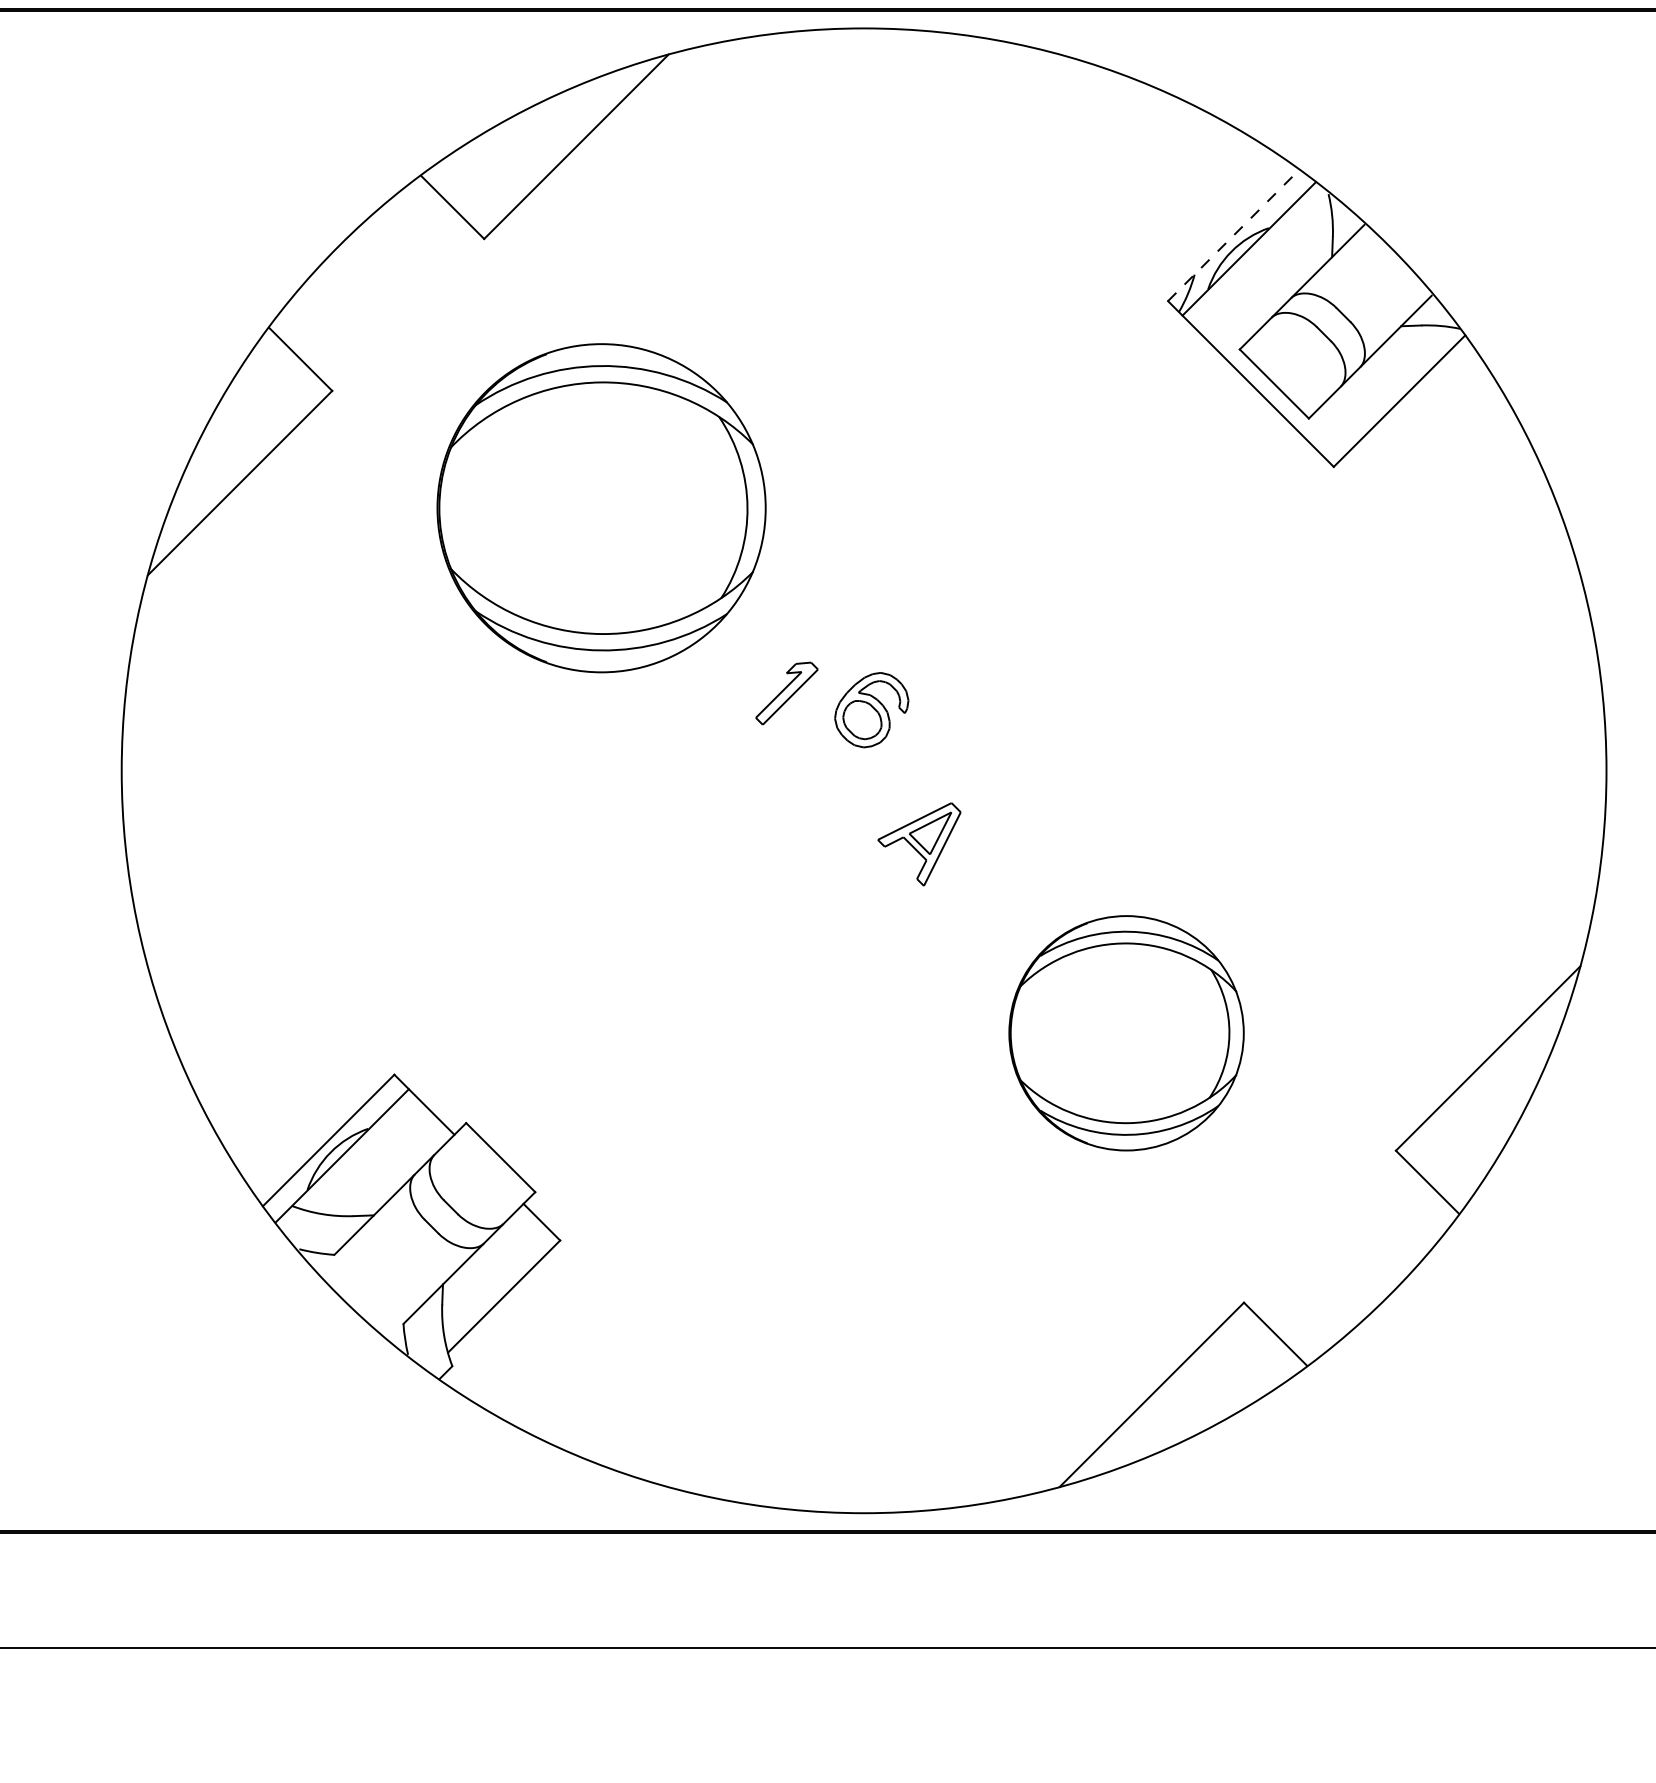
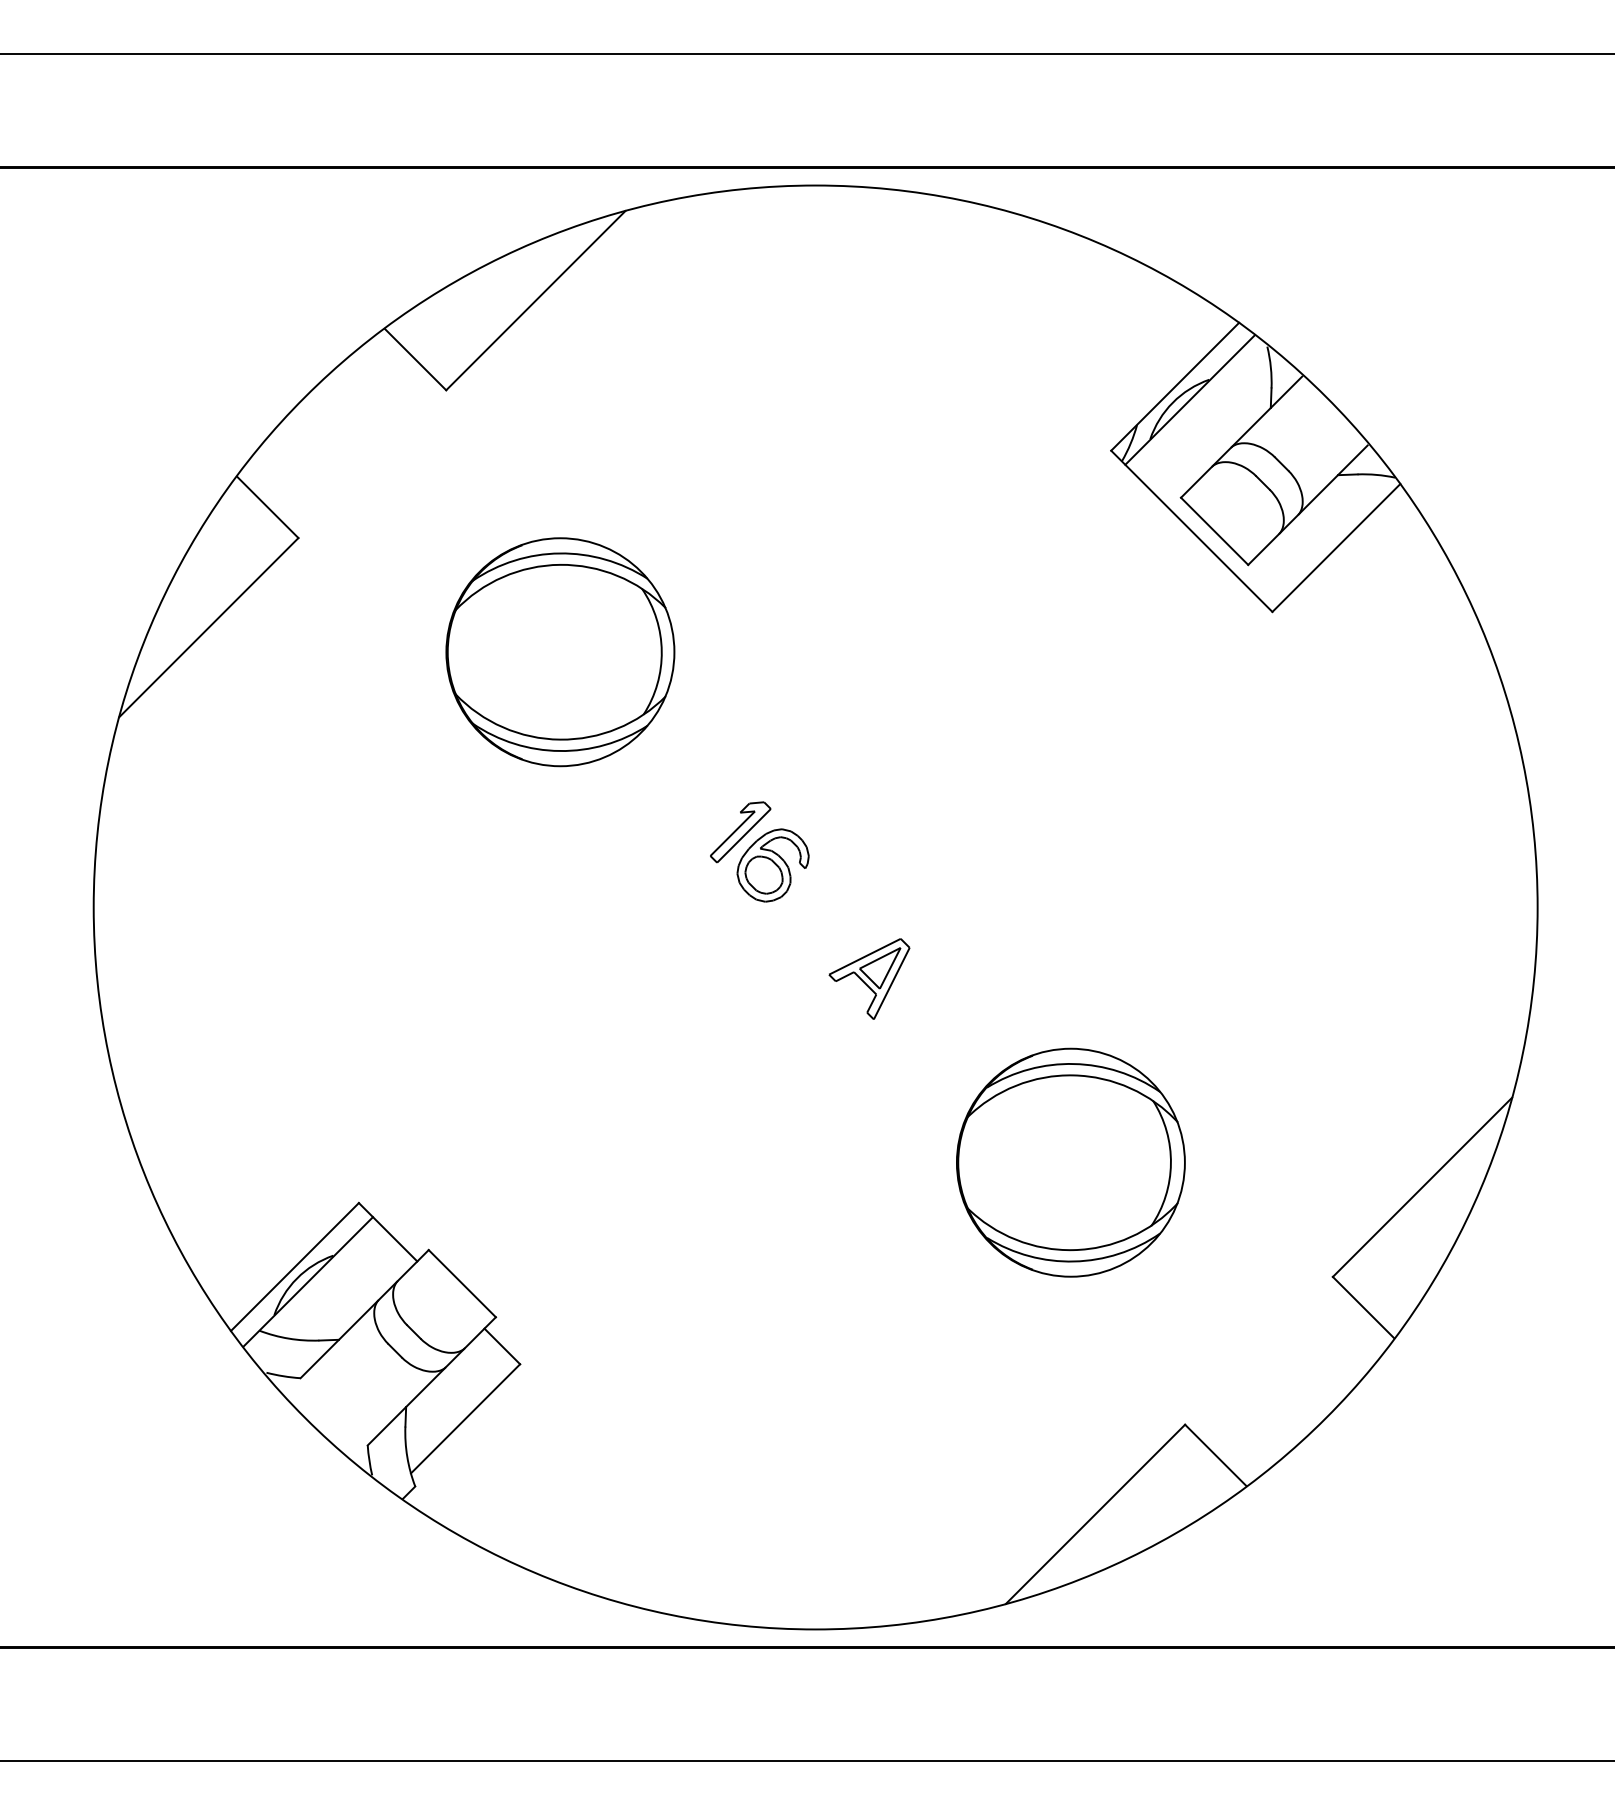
line: (1234, 235) -> (1175, 386), dashed -> solid
part: (601, 508) -> (560, 652), size x0.71
part: (871, 710) -> (772, 865), moved

